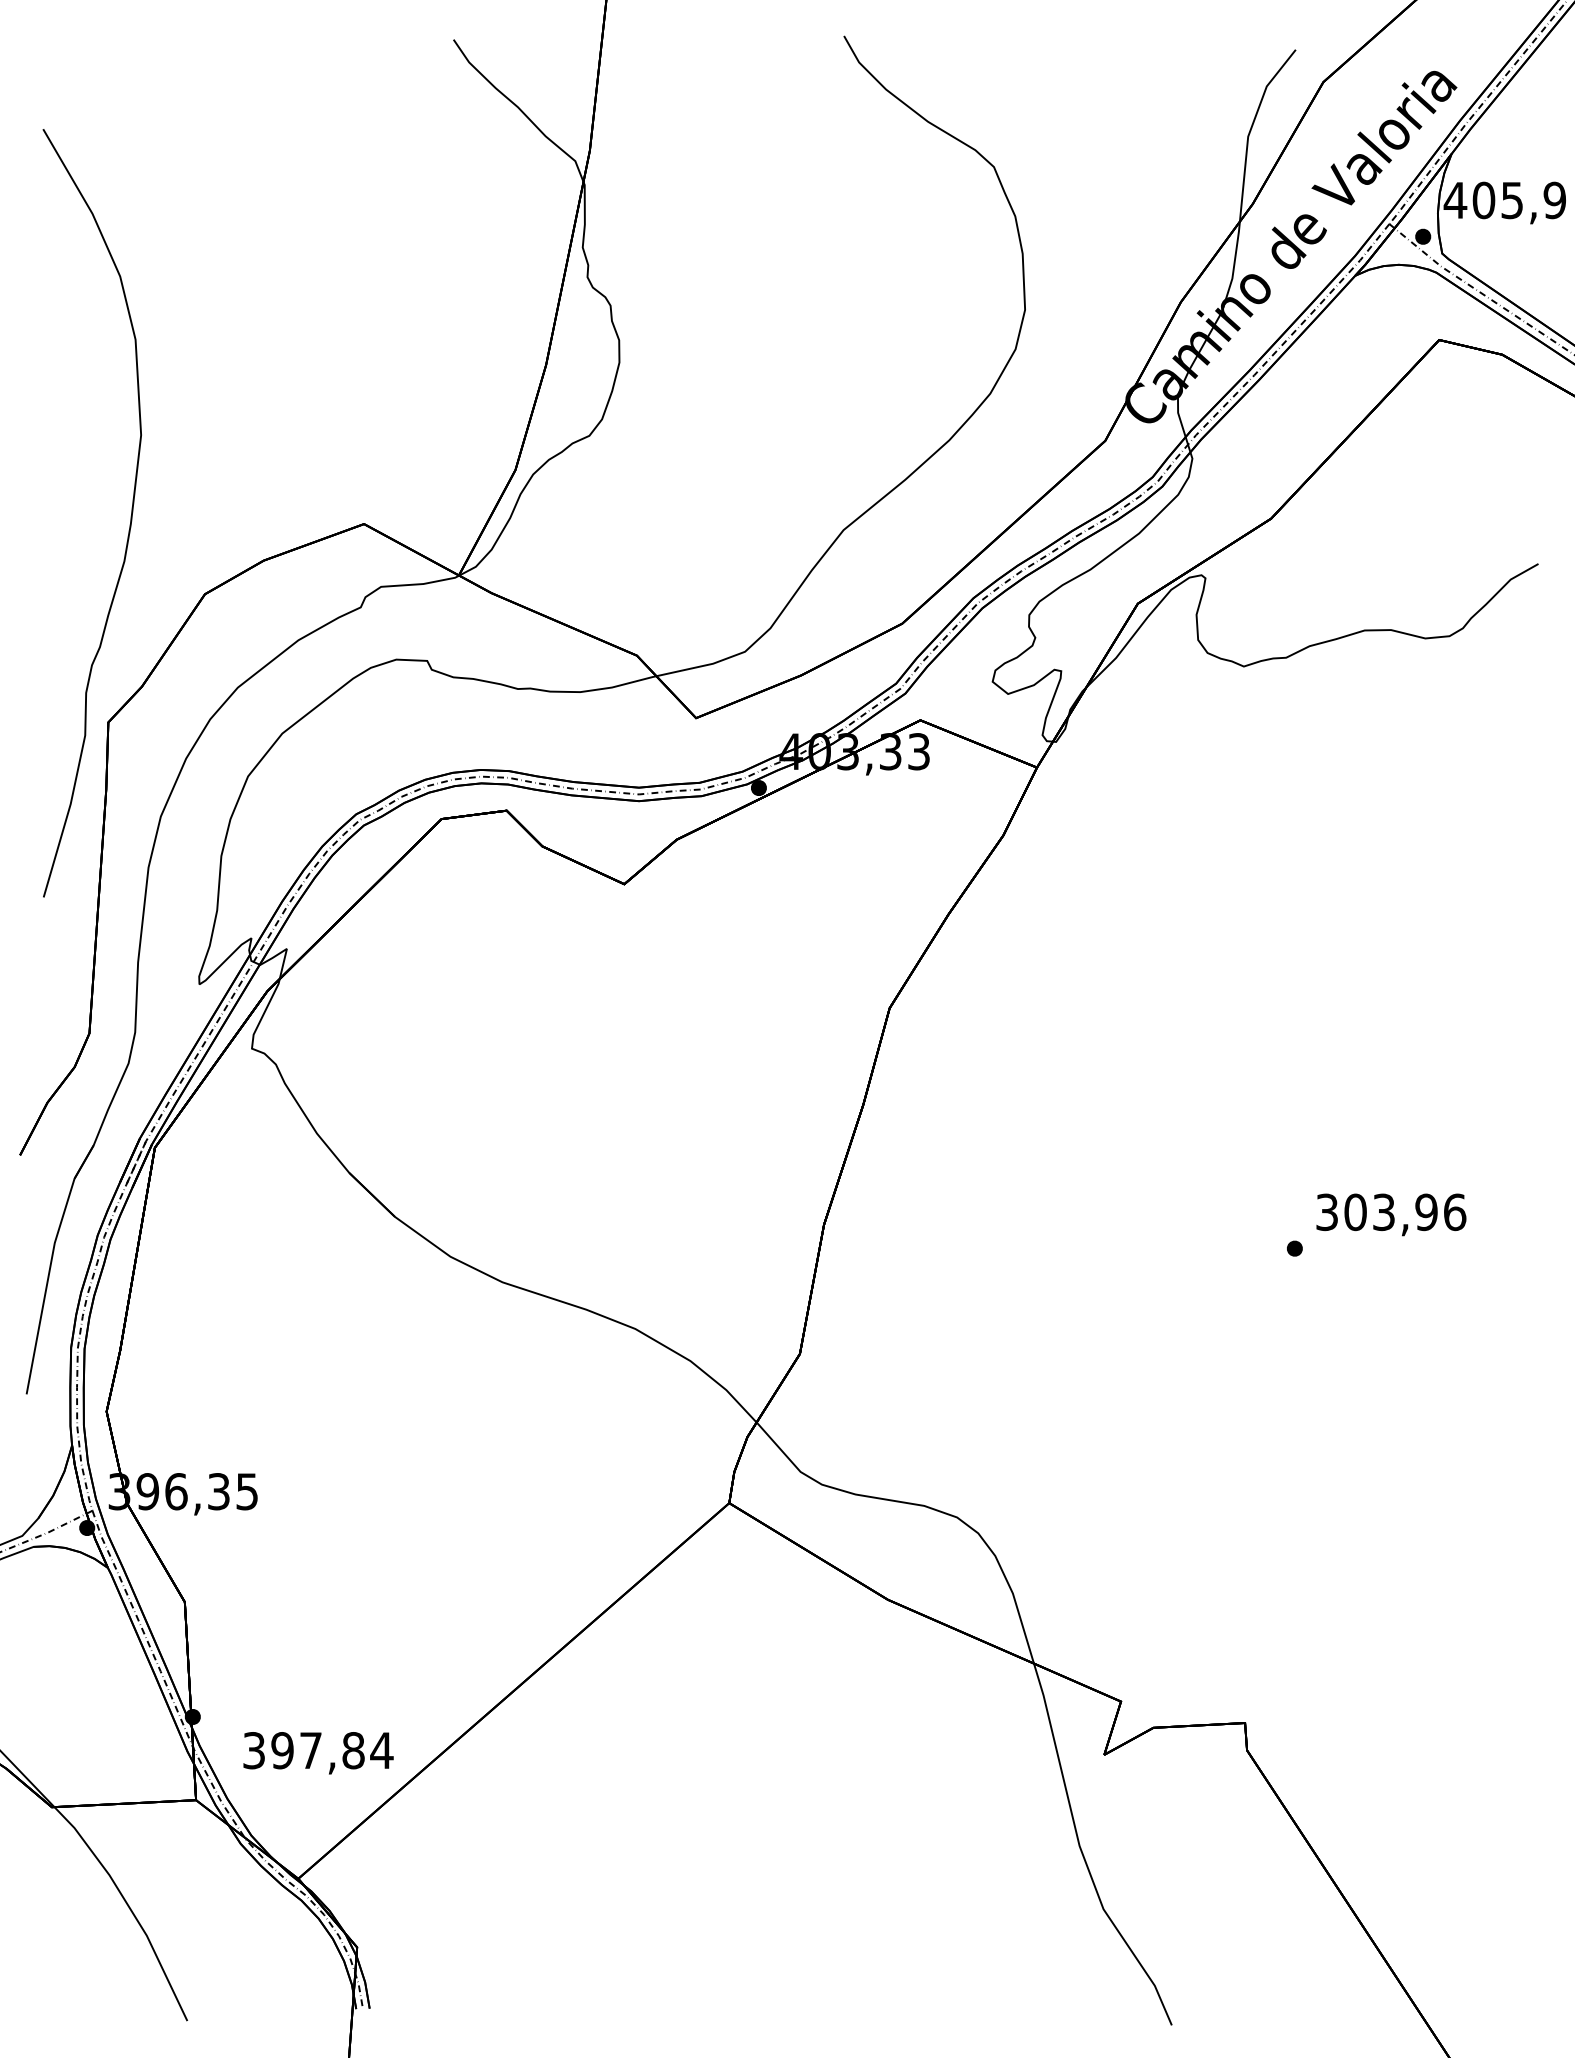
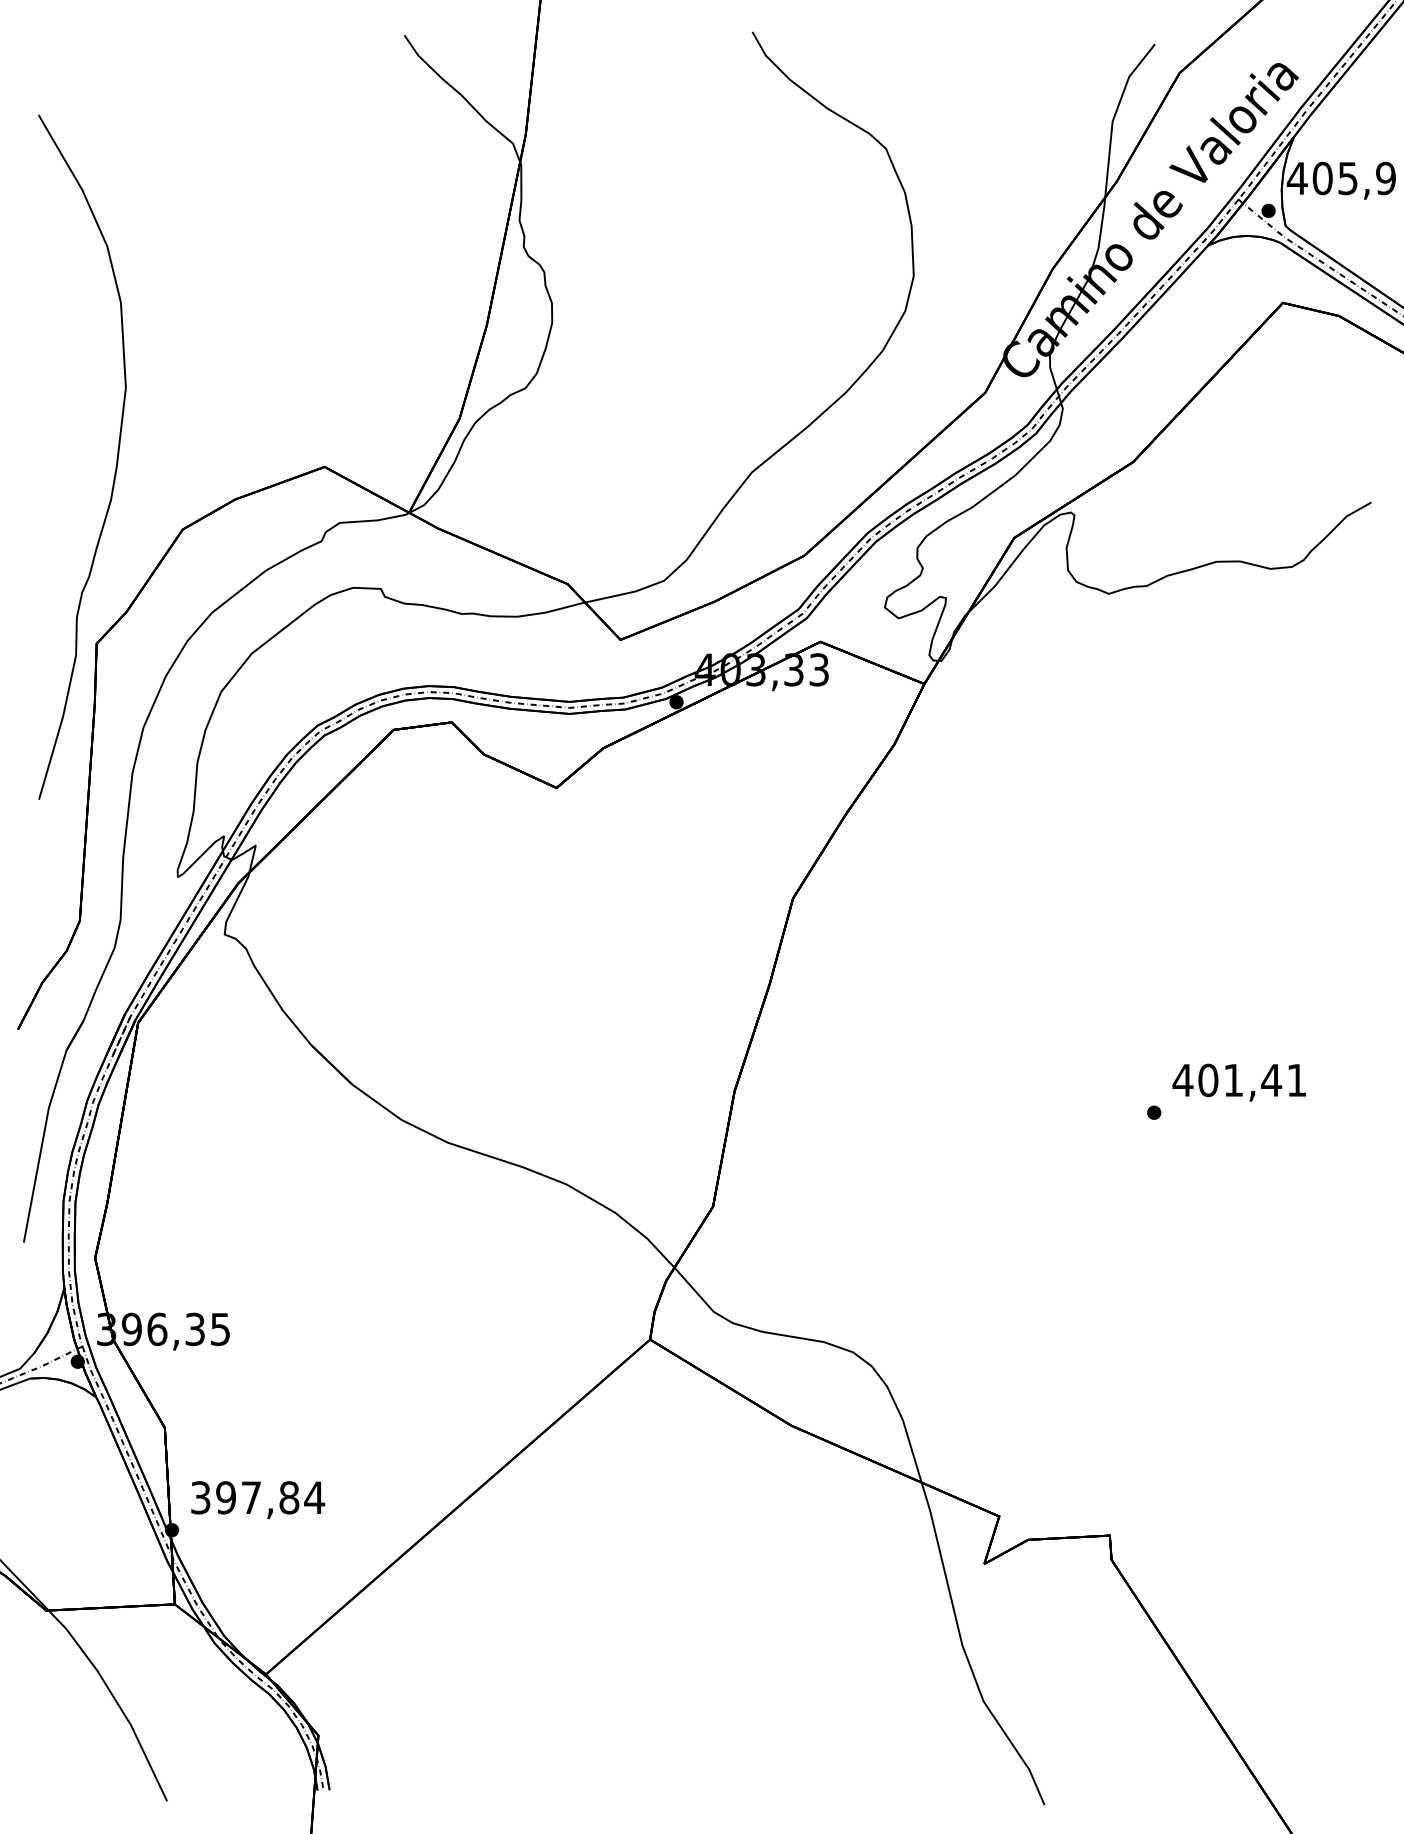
text: (1390, 1212) -> (1239, 1080), 303,96 -> 401,41
text: (318, 1753) -> (258, 1500), moved

